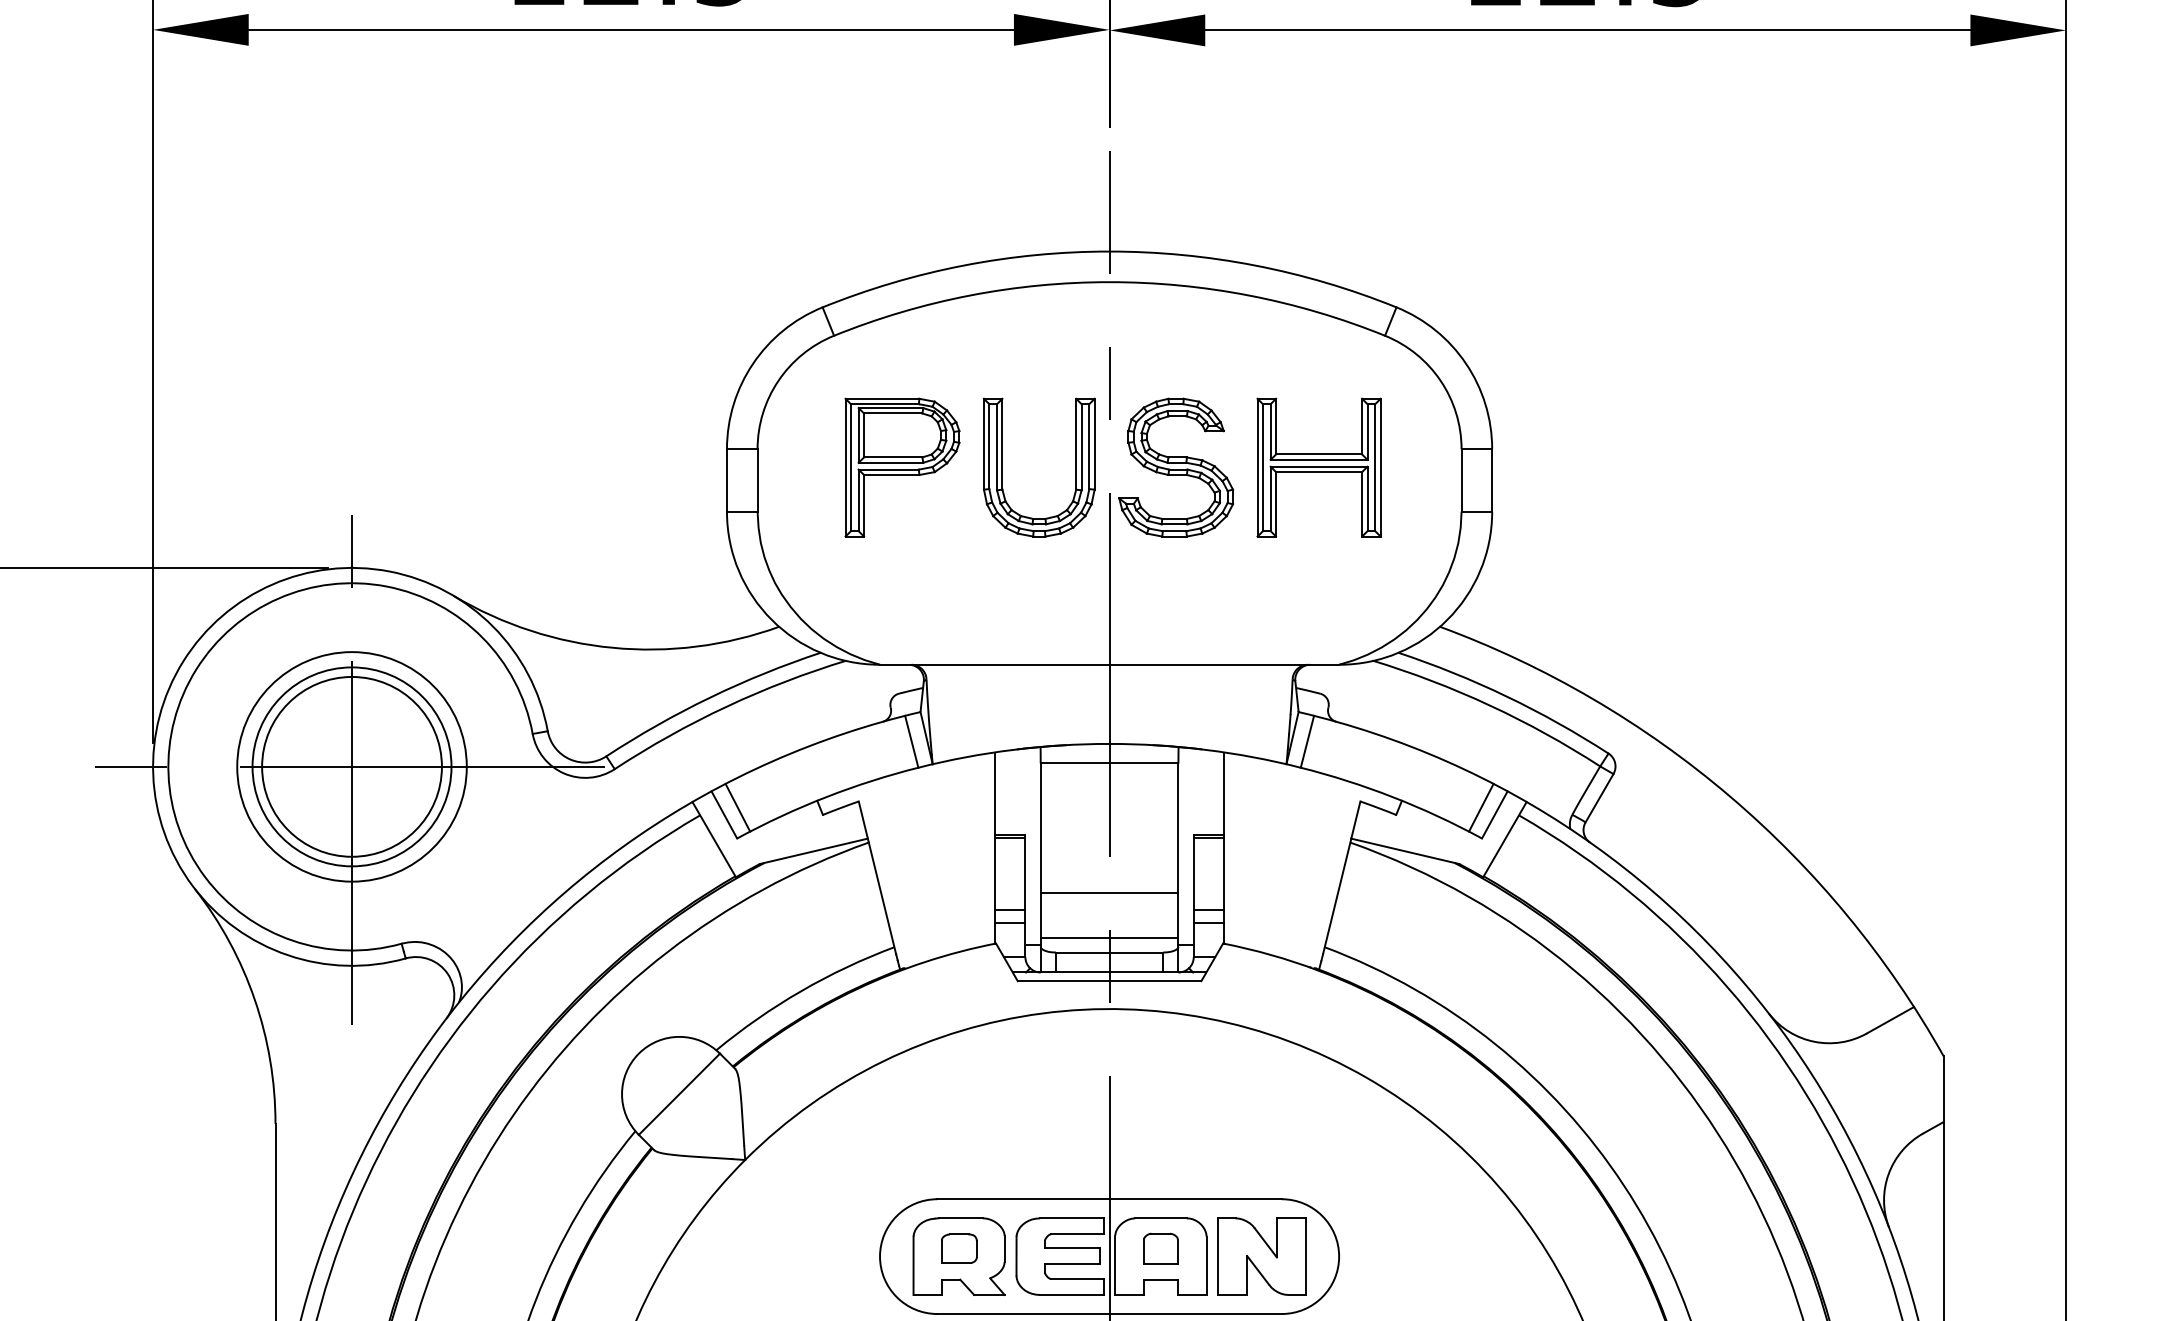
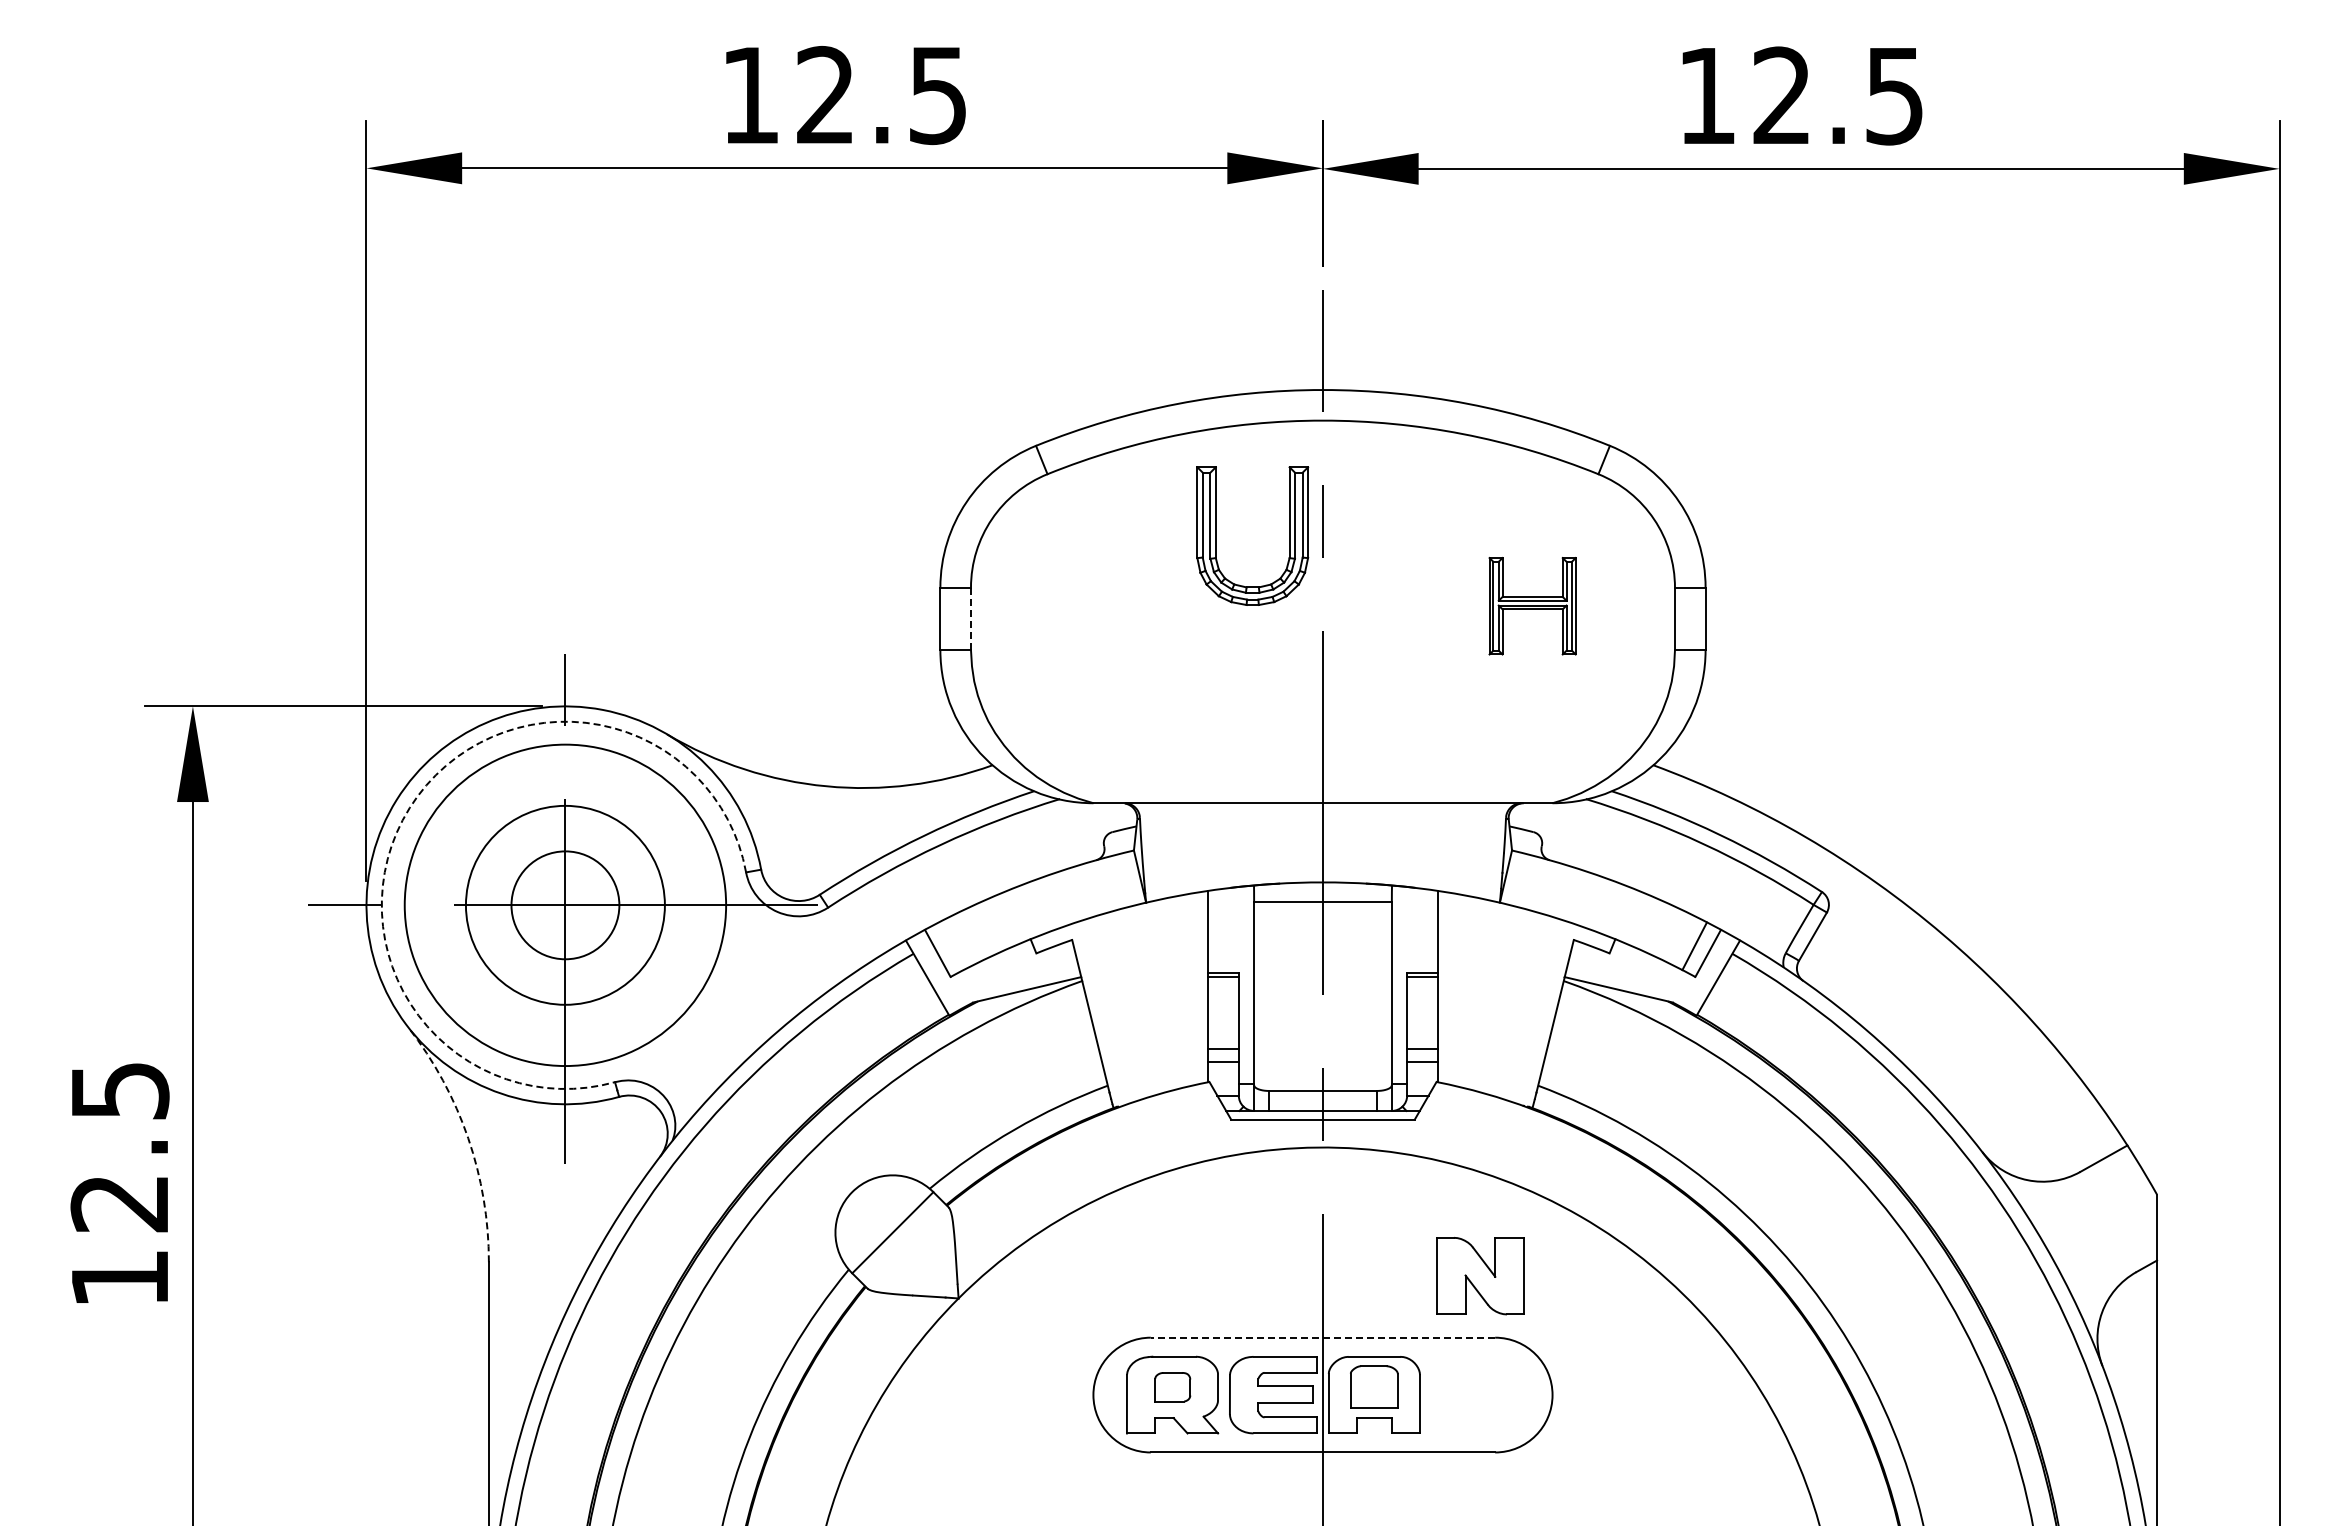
part: (1003, 467) -> (1216, 535), moved
part: (1176, 467) -> (1389, 605), removed
part: (902, 468) -> (1115, 606), removed
part: (1319, 468) -> (1532, 606), size x0.7
line: (758, 481) -> (971, 619), solid -> dashed
arc: (196, 670) -> (409, 808), solid -> dashed
line: (911, 742) -> (1124, 880), removed
line: (1307, 742) -> (1520, 880), removed
circle: (352, 767) -> (565, 905), size x0.6
circle: (352, 767) -> (565, 905), size x1.4
line: (738, 808) -> (951, 946), removed
line: (1109, 893) -> (1322, 1031), removed
line: (1109, 938) -> (1322, 1076), removed
arc: (255, 1000) -> (468, 1138), solid -> dashed
line: (1109, 1199) -> (1322, 1337), solid -> dashed
part: (1161, 1248) -> (1374, 1386), size x1.4
part: (1262, 1257) -> (1480, 1276), moved

